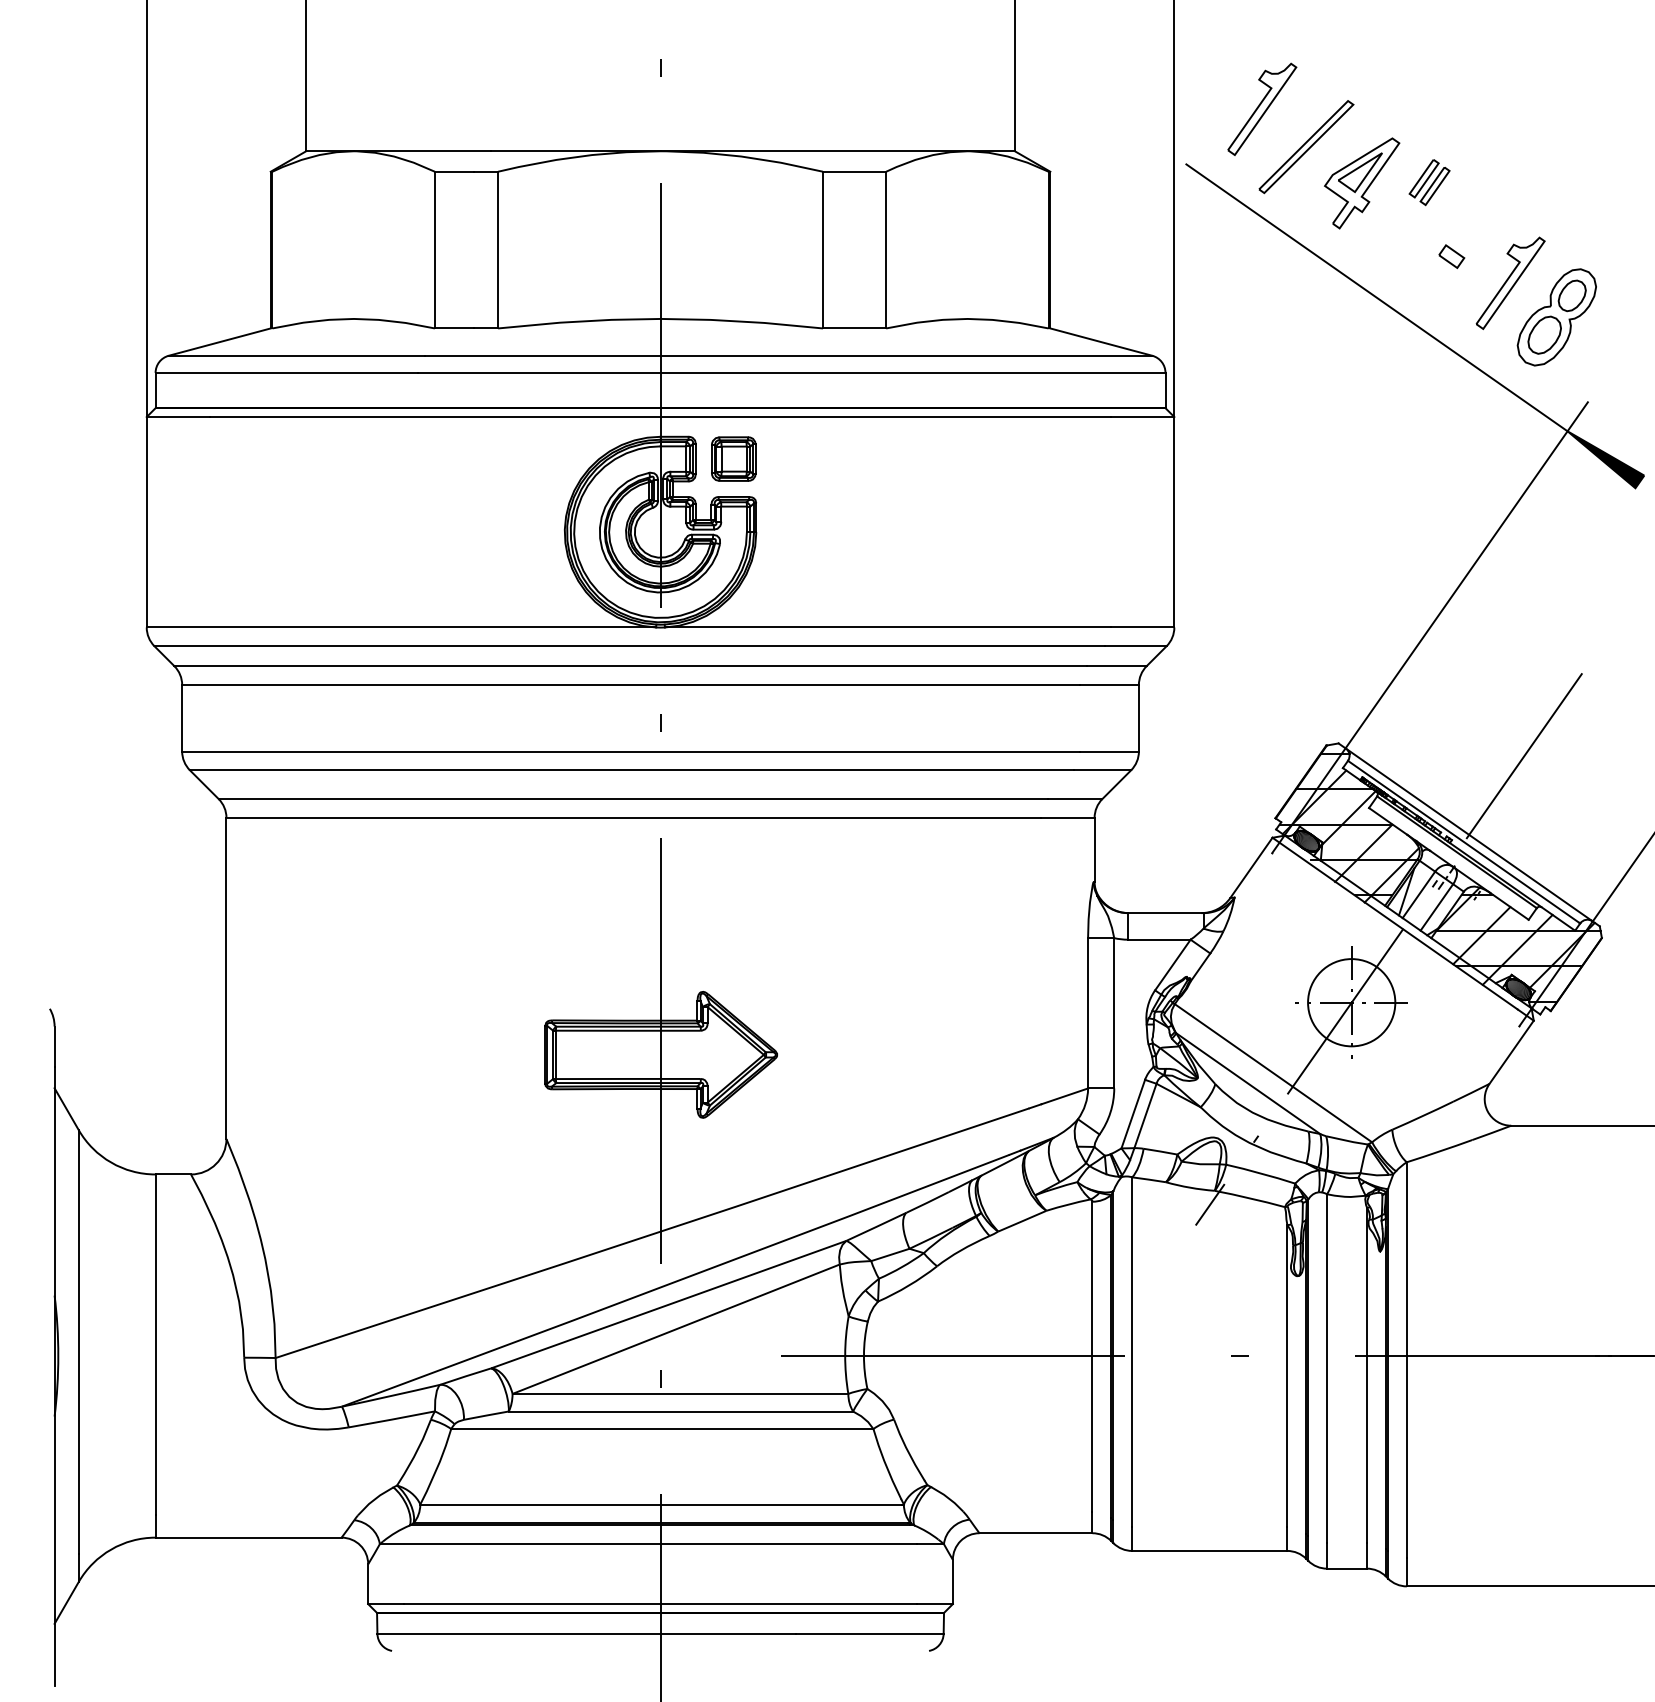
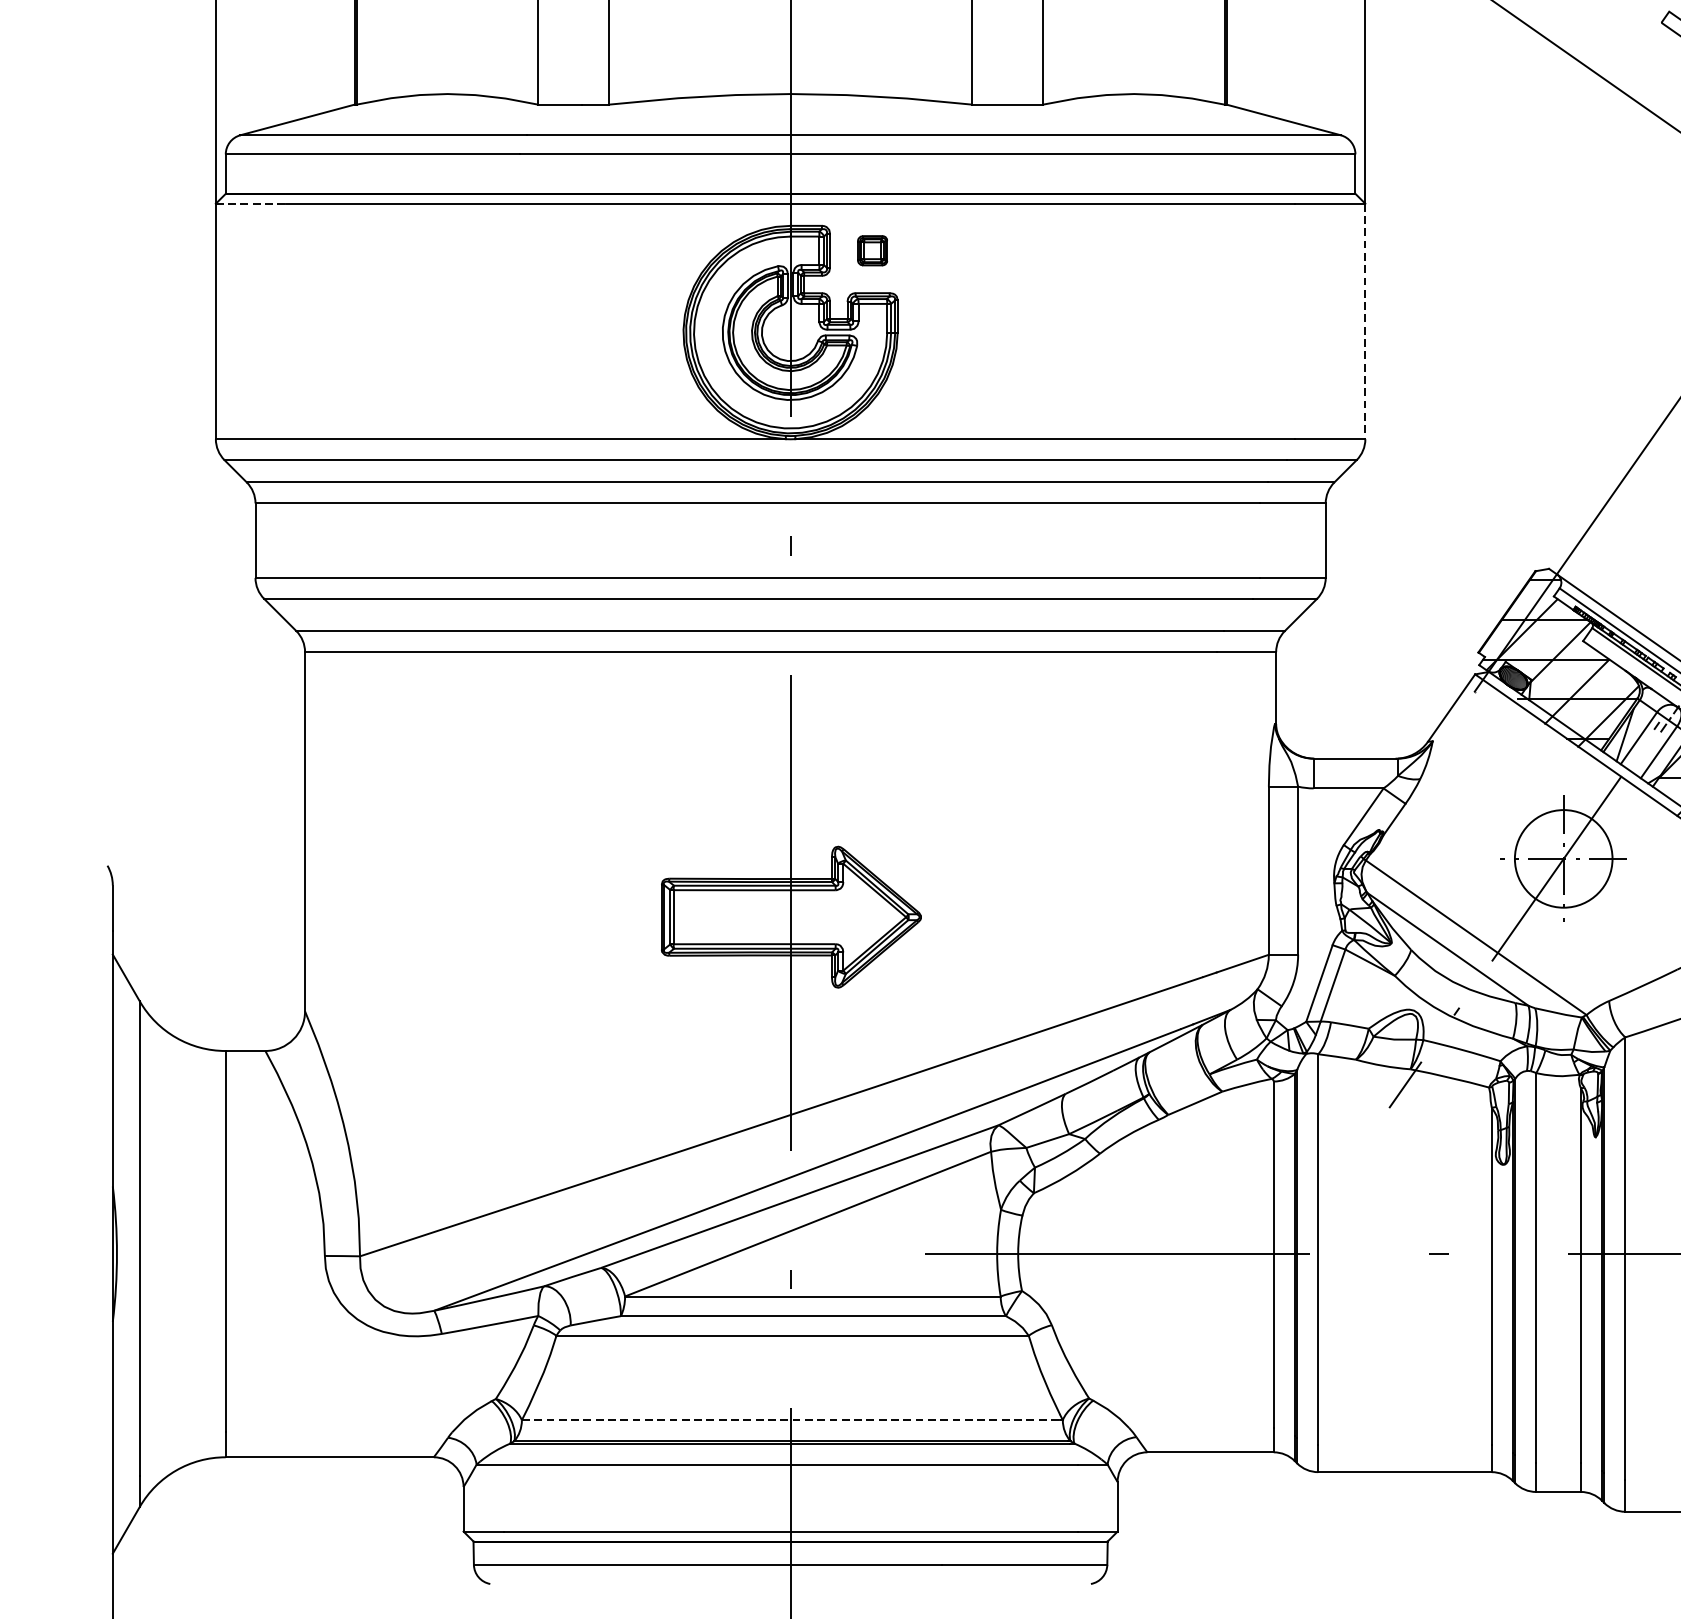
line: (178, 417) -> (251, 204), solid -> dashed
part: (733, 458) -> (872, 250), size x0.6
line: (1174, 522) -> (1365, 321), solid -> dashed
line: (660, 1504) -> (790, 1420), solid -> dashed

